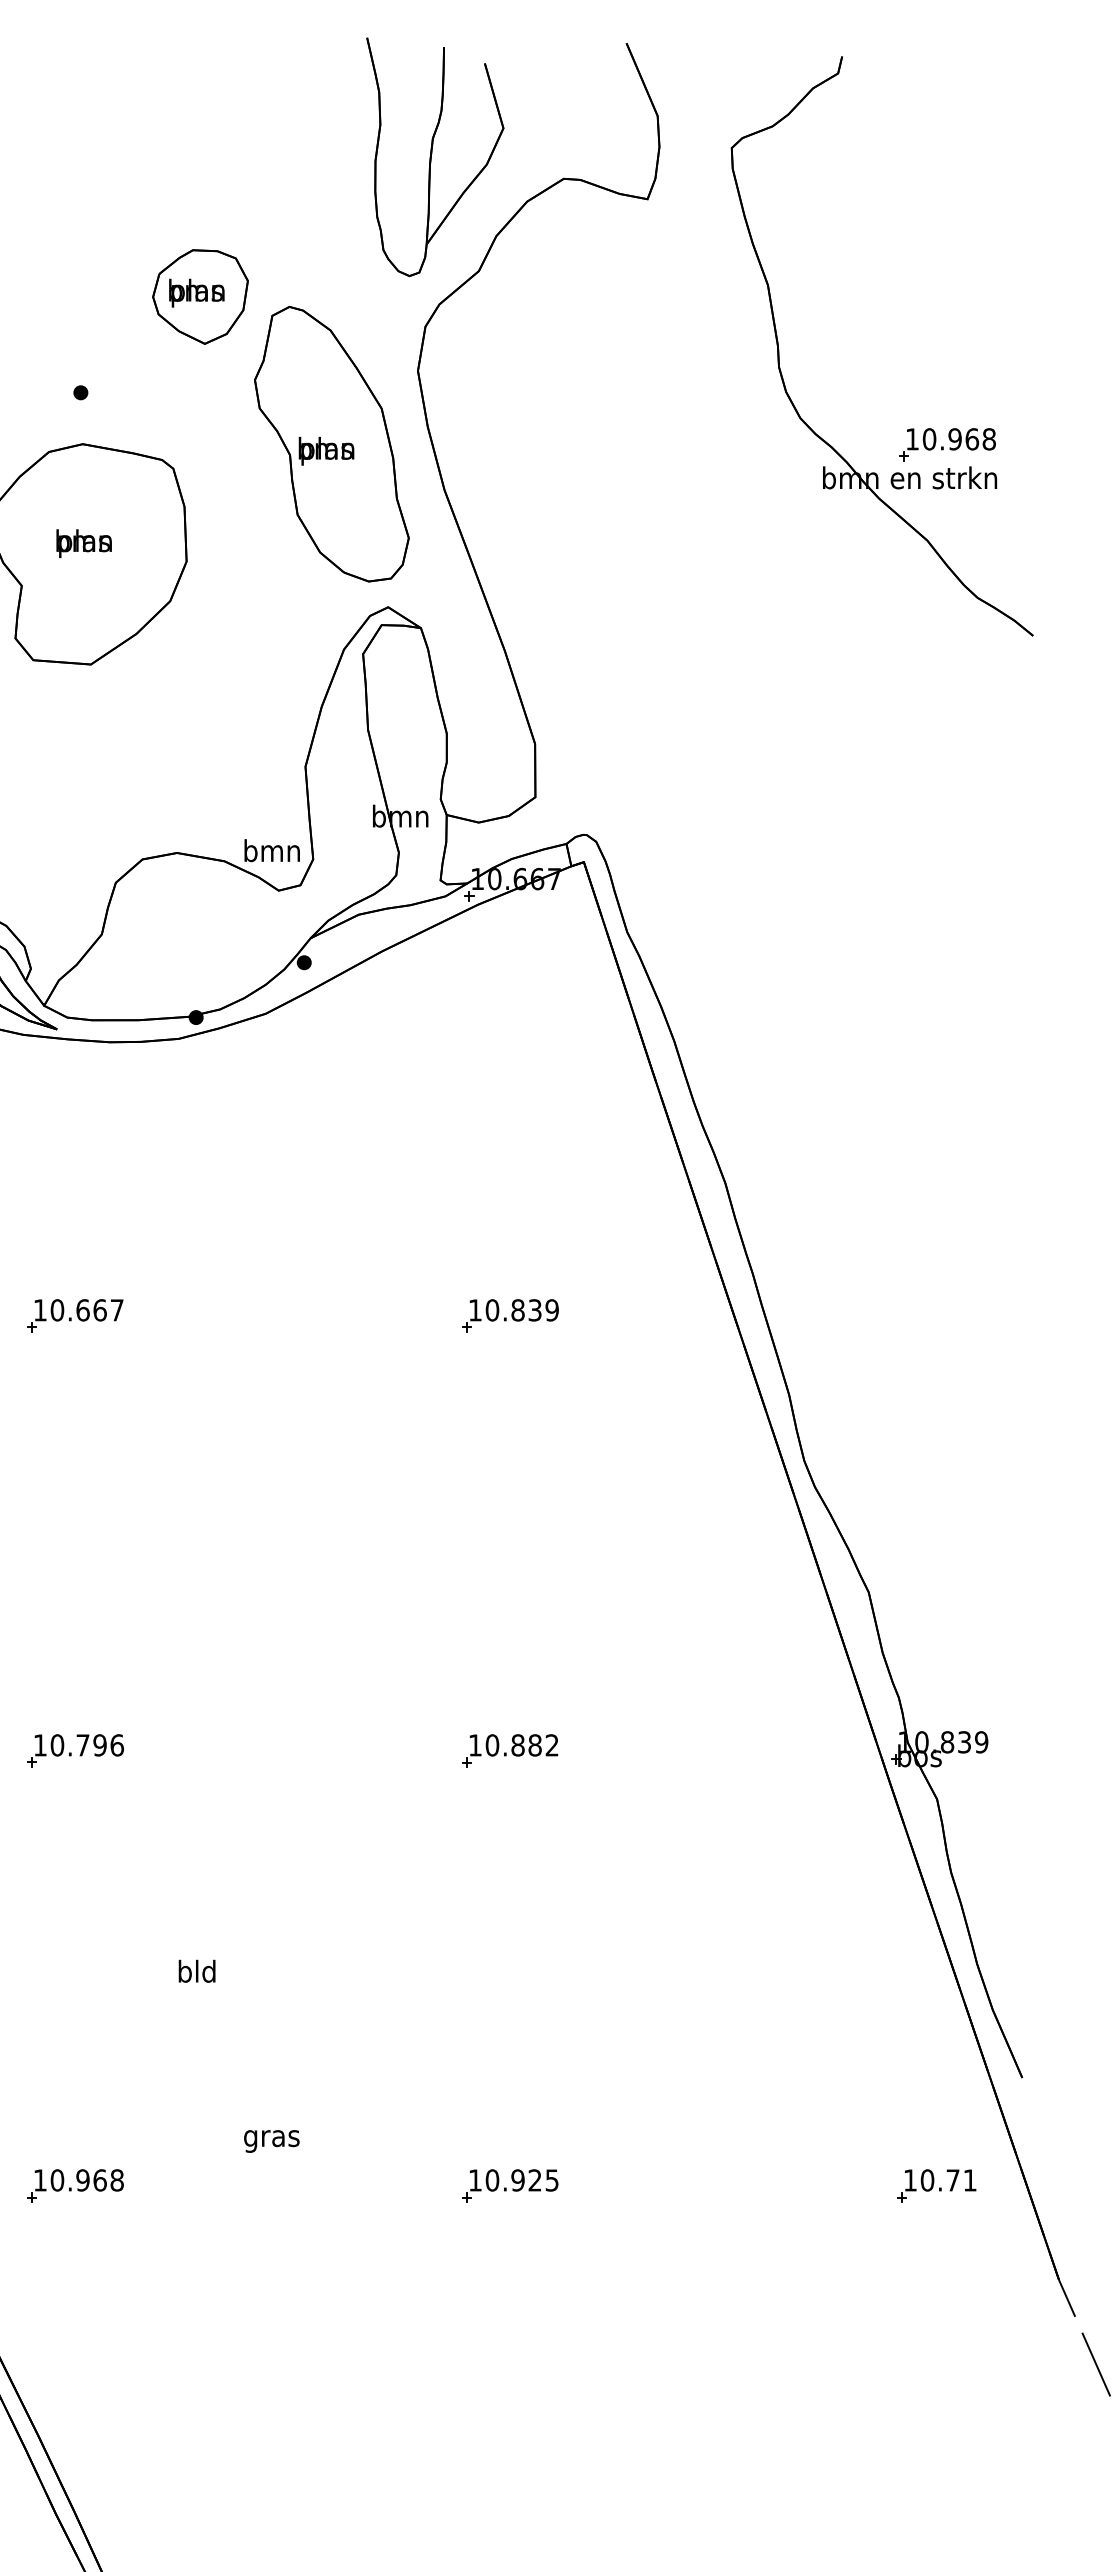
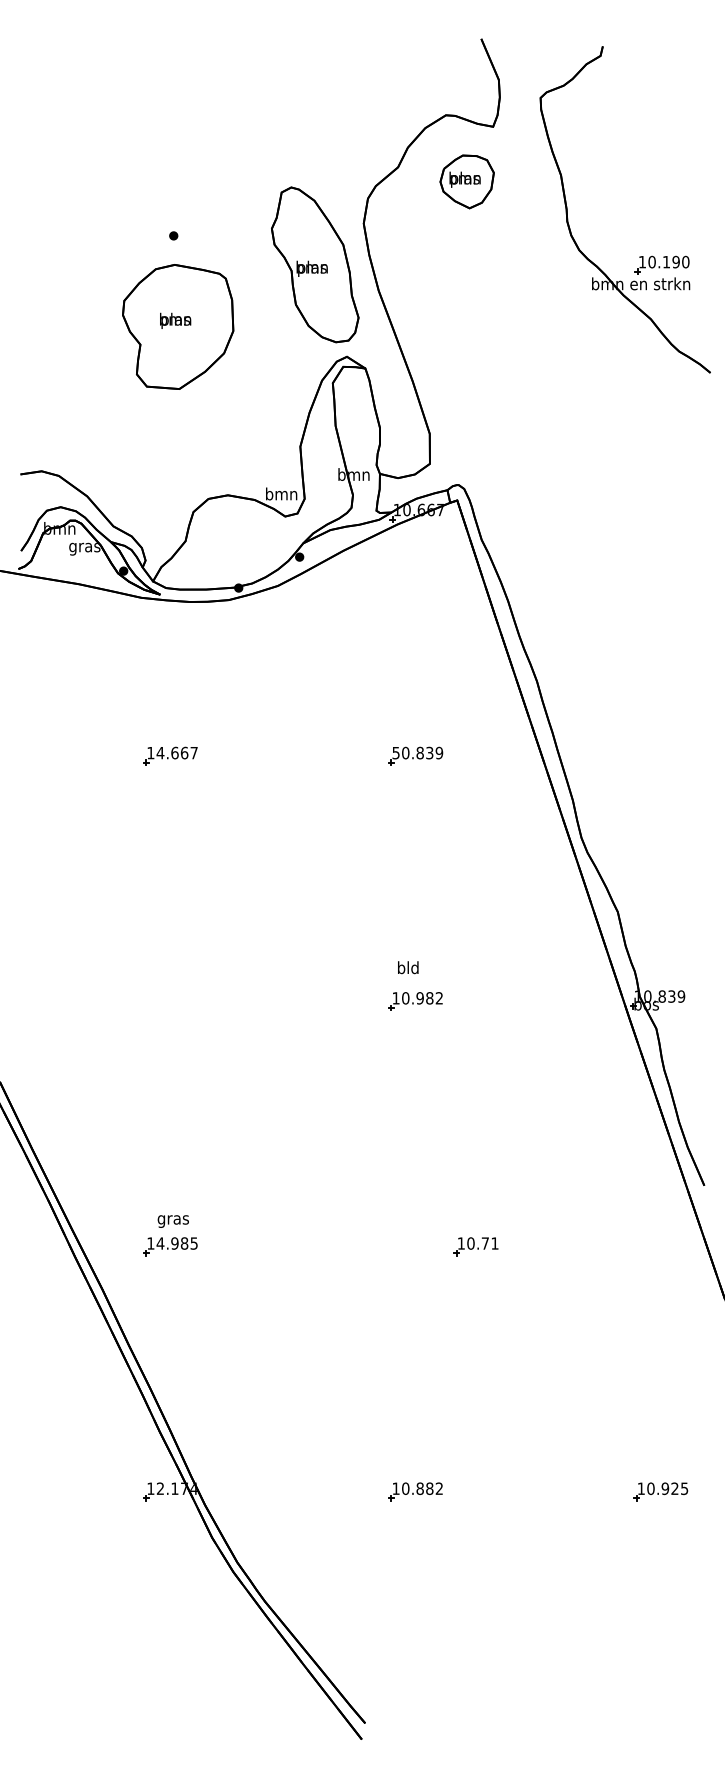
part: (435, 156) -> (373, 102), removed
part: (199, 296) -> (466, 181), moved
text: (971, 438) -> (675, 261), 10.968 -> 10.190
text: (57, 1309) -> (160, 752), 10.667 -> 14.667
text: (474, 1311) -> (395, 753), 10.839 -> 50.839
text: (516, 1745) -> (419, 998), 10.882 -> 10.982
part: (75, 1751) -> (170, 1001), removed
text: (197, 1971) -> (408, 967), moved
text: (270, 2141) -> (172, 1221), moved
text: (85, 2180) -> (176, 1243), 10.968 -> 14.985
part: (509, 2185) -> (415, 1246), removed
part: (935, 2185) -> (475, 1246), moved

